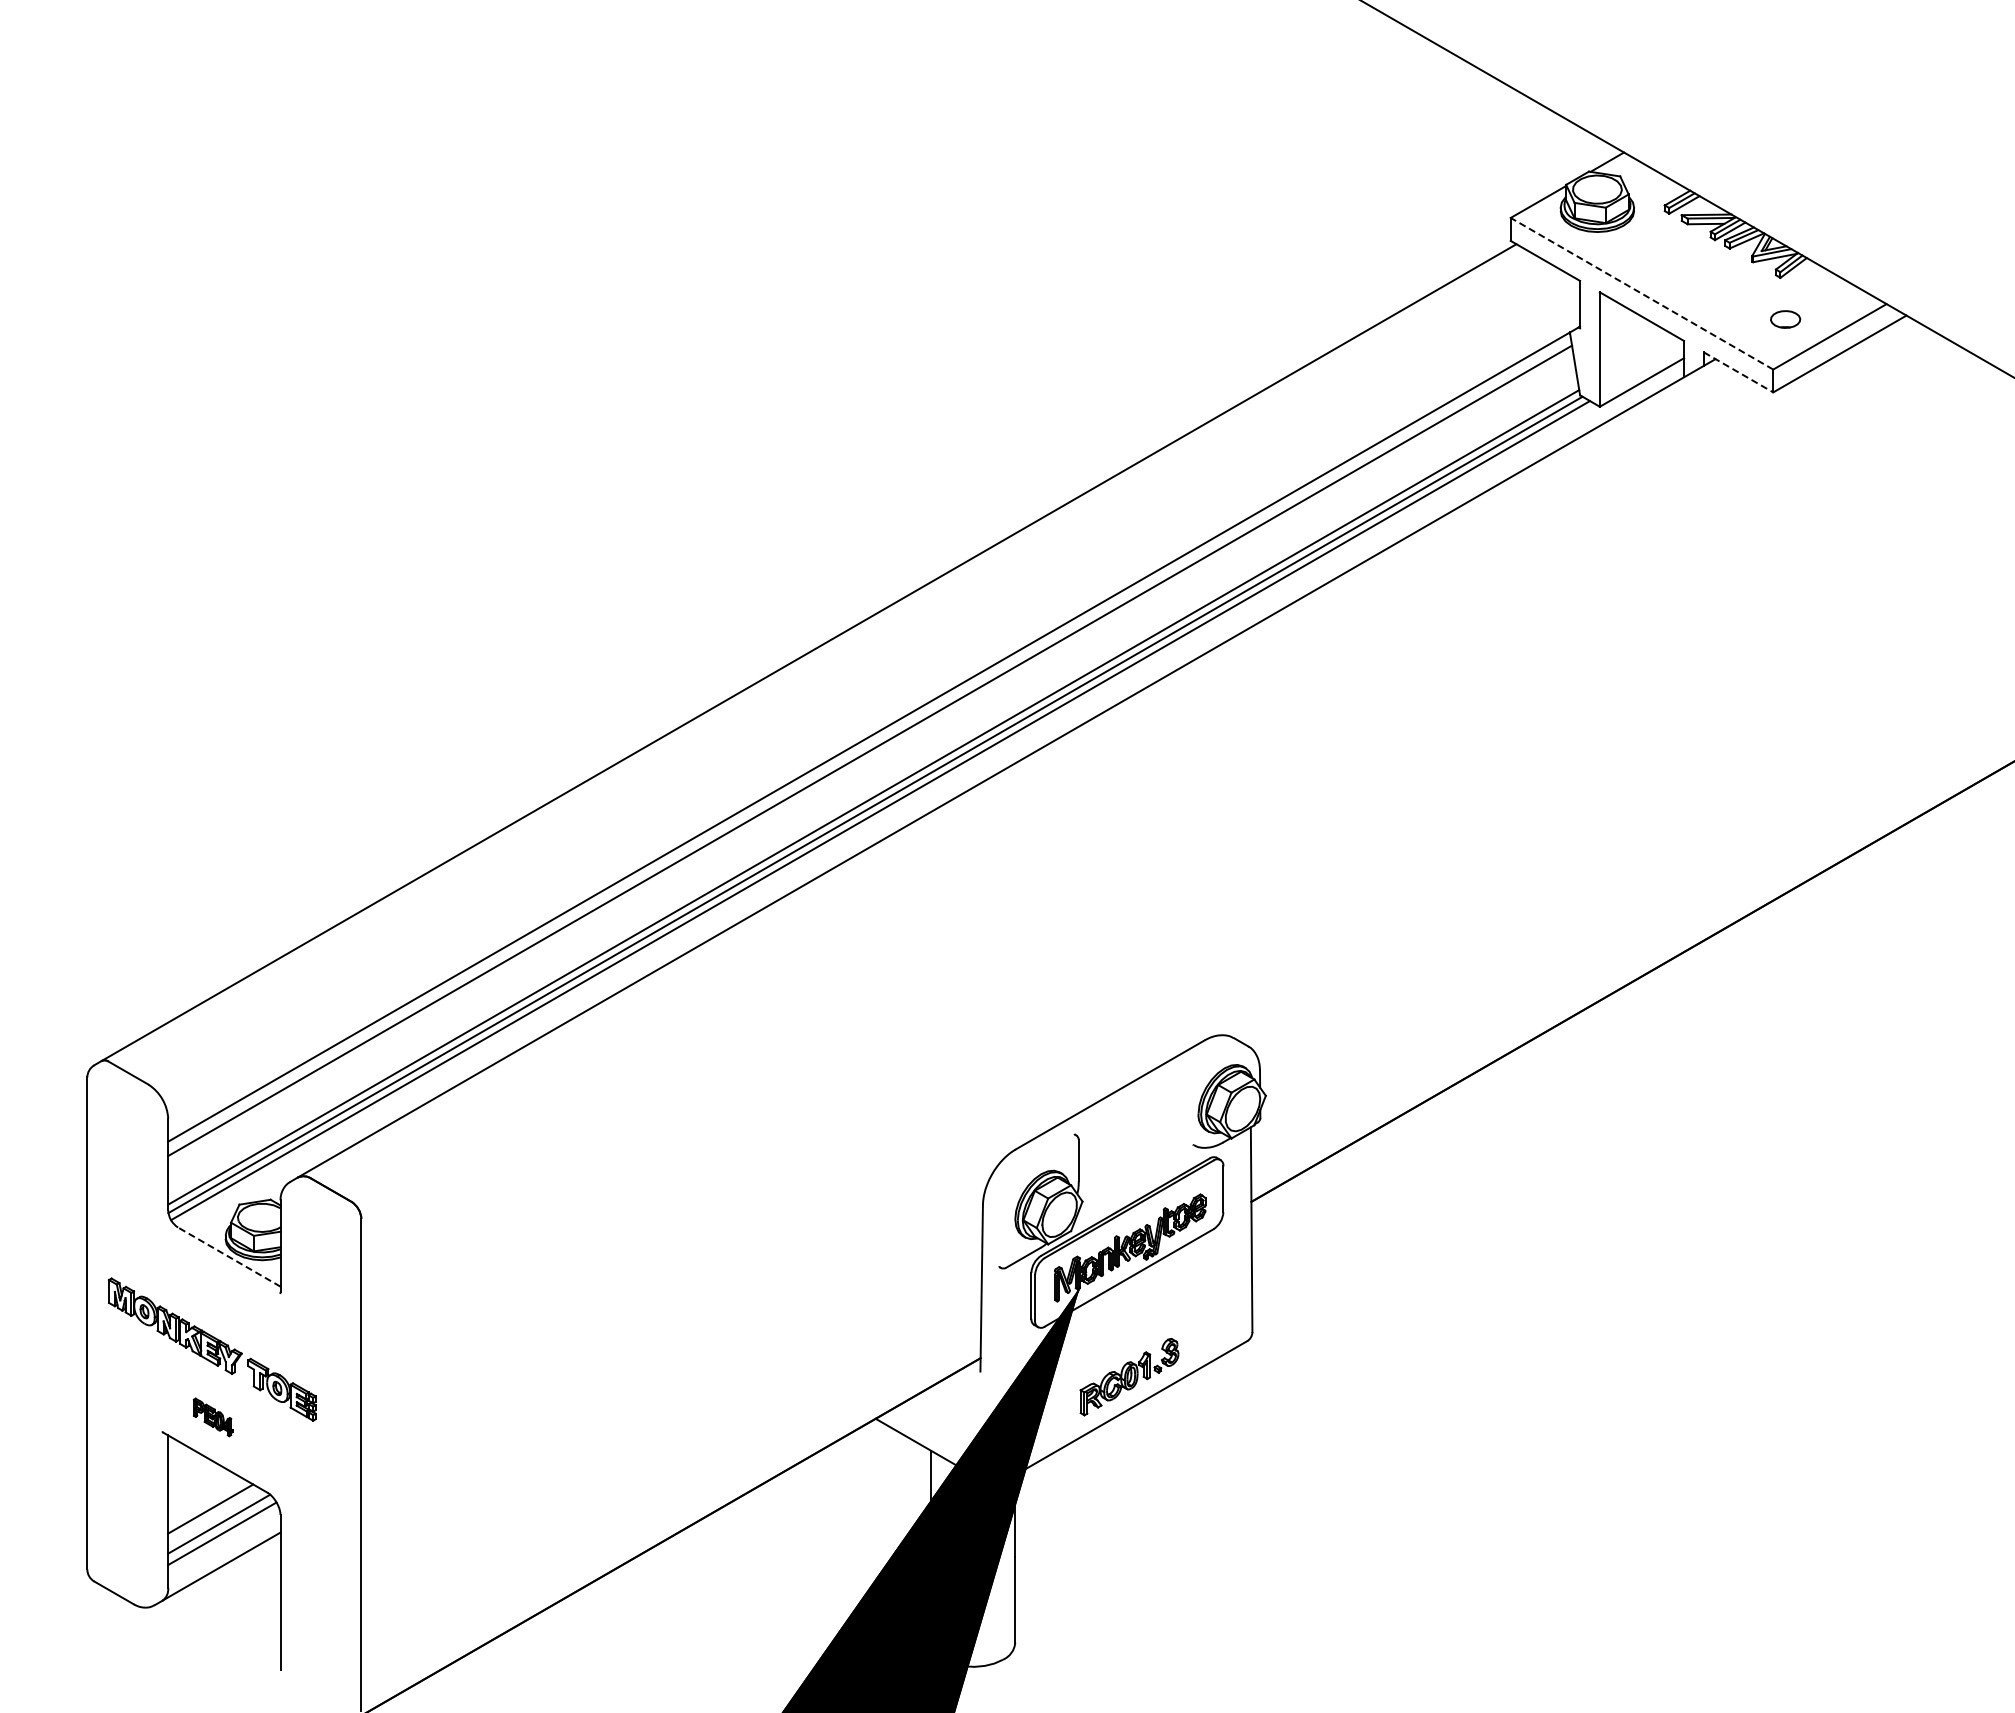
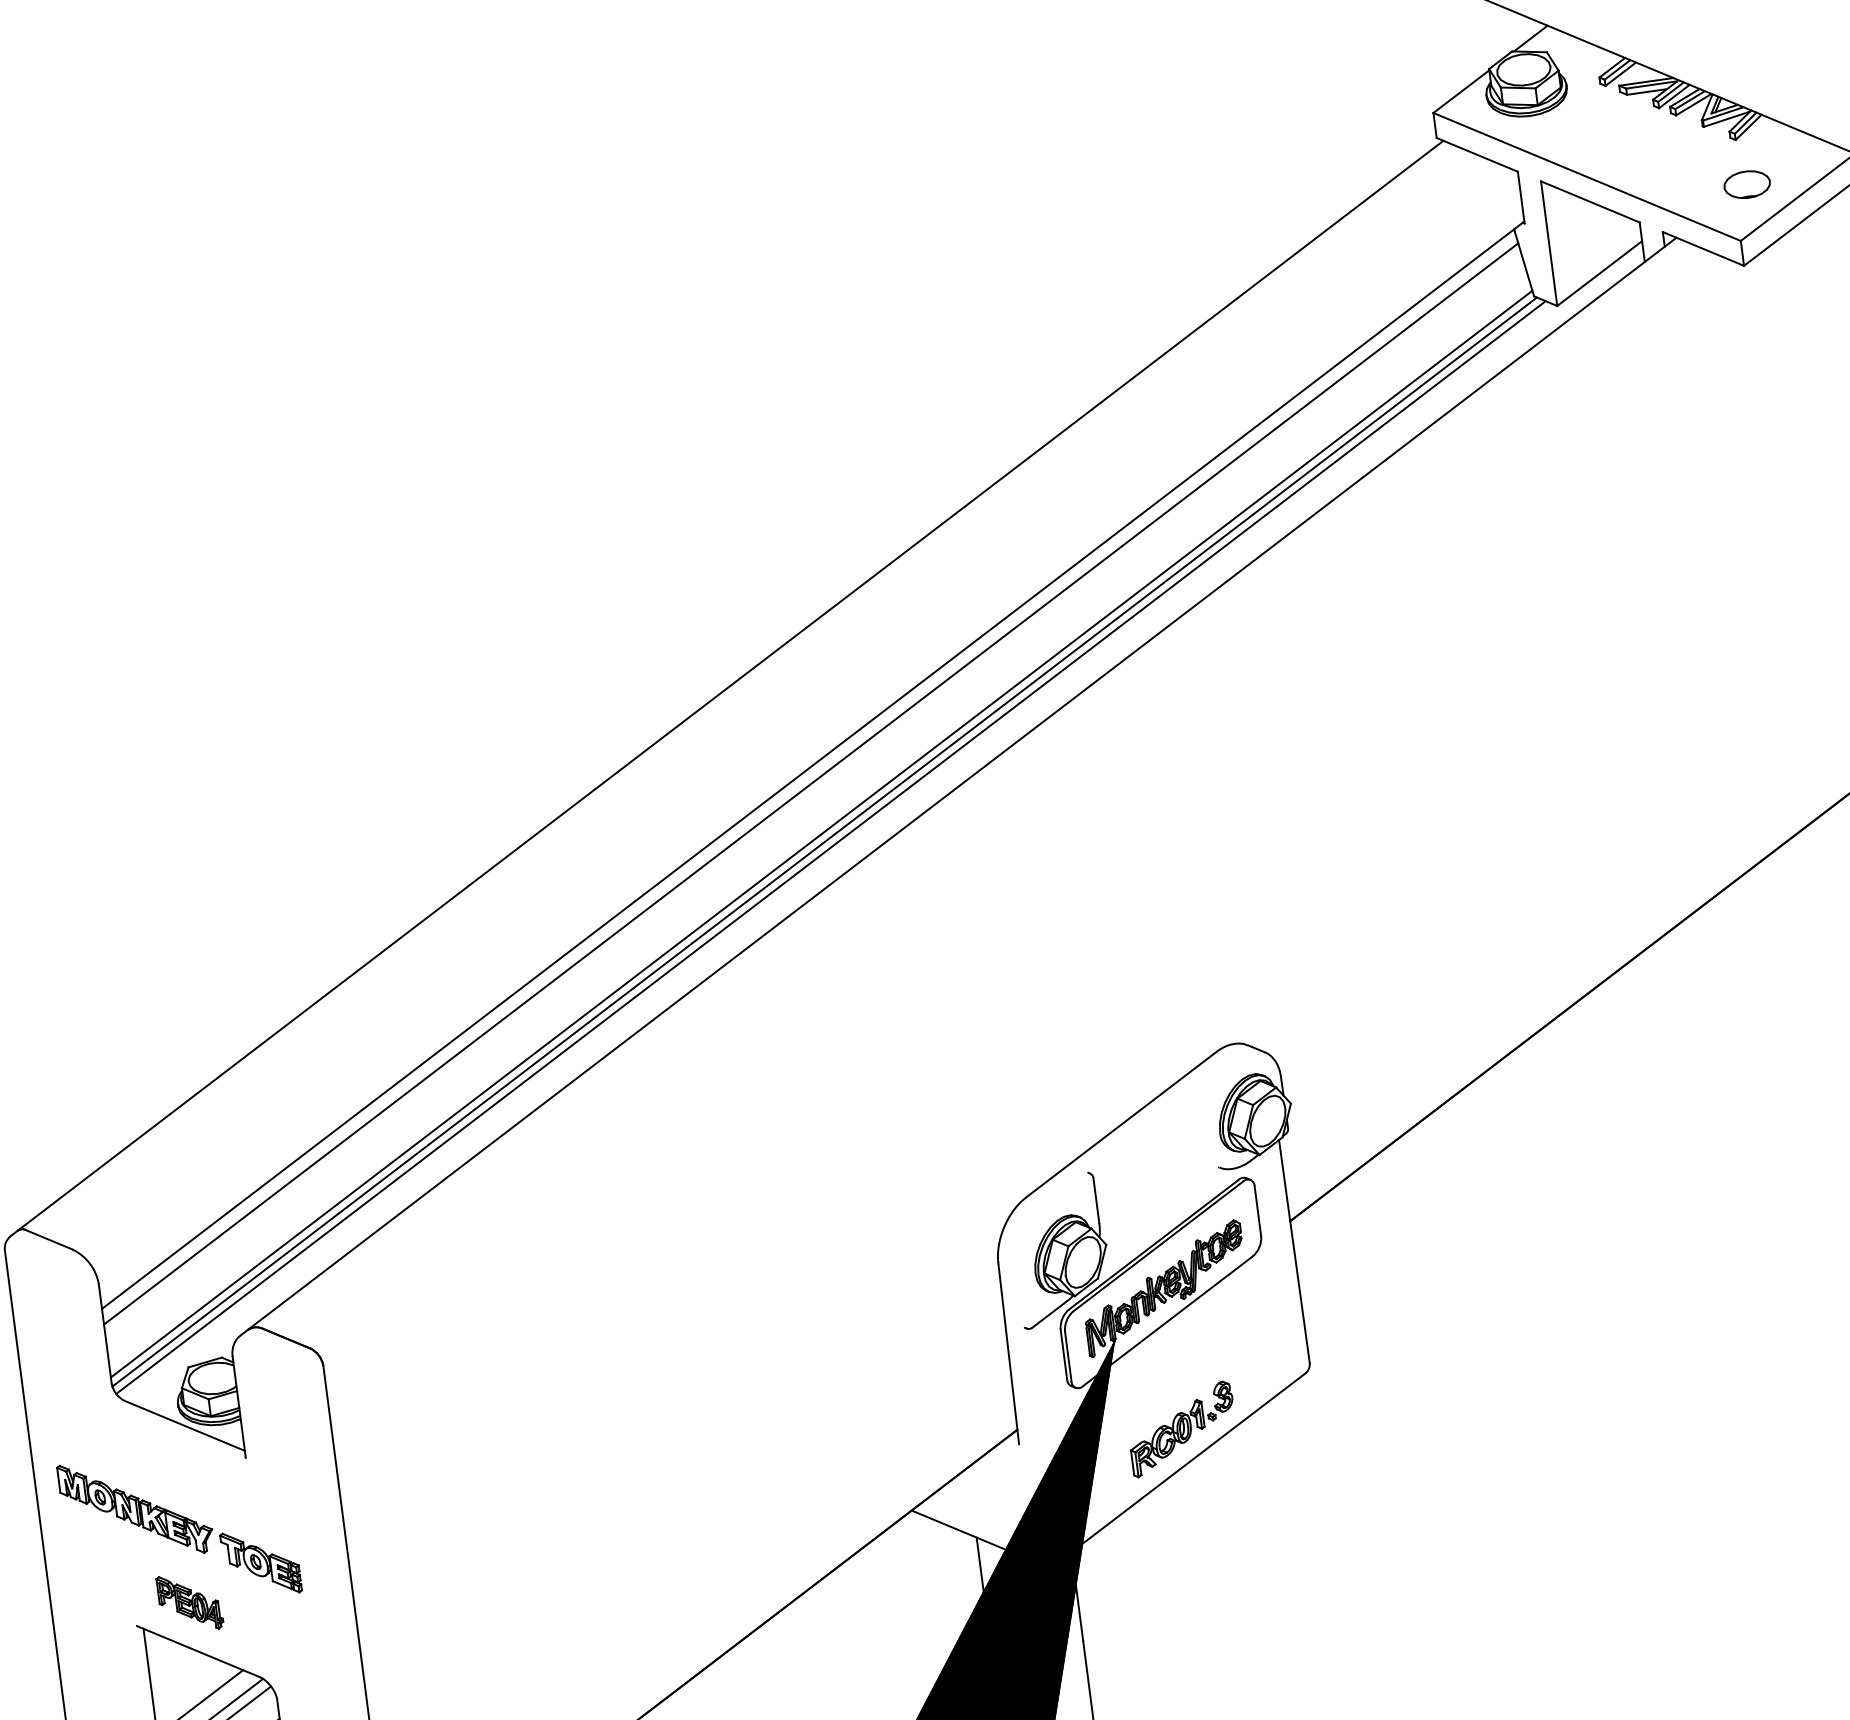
line: (1642, 293) -> (1587, 176), dashed -> solid
part: (1785, 319) -> (1747, 184), size x1.43
line: (1739, 372) -> (1704, 248), dashed -> solid
line: (228, 1256) -> (183, 1425), dashed -> solid
part: (213, 1417) -> (190, 1602), size x1.43

